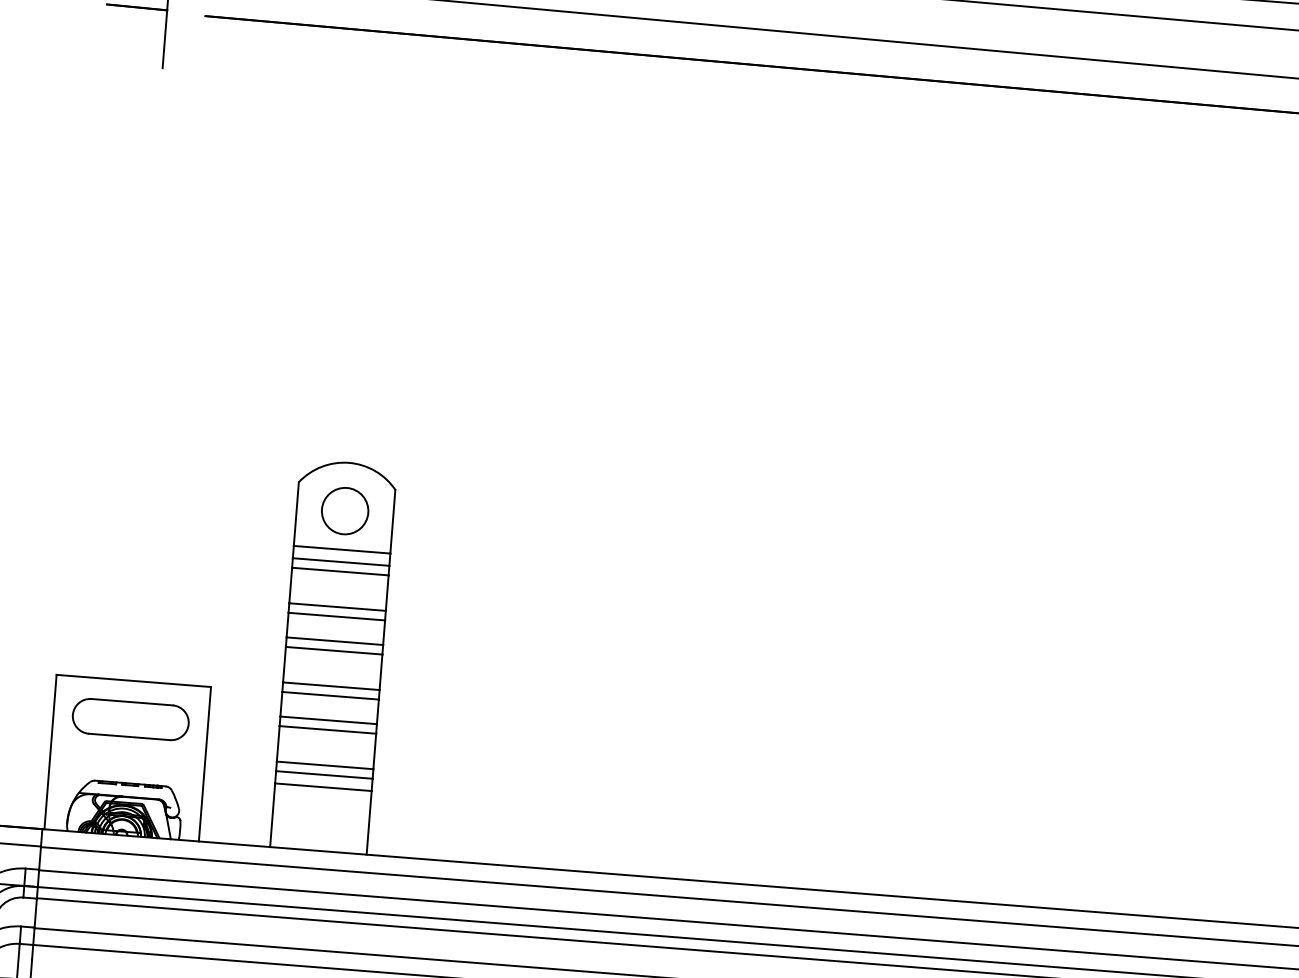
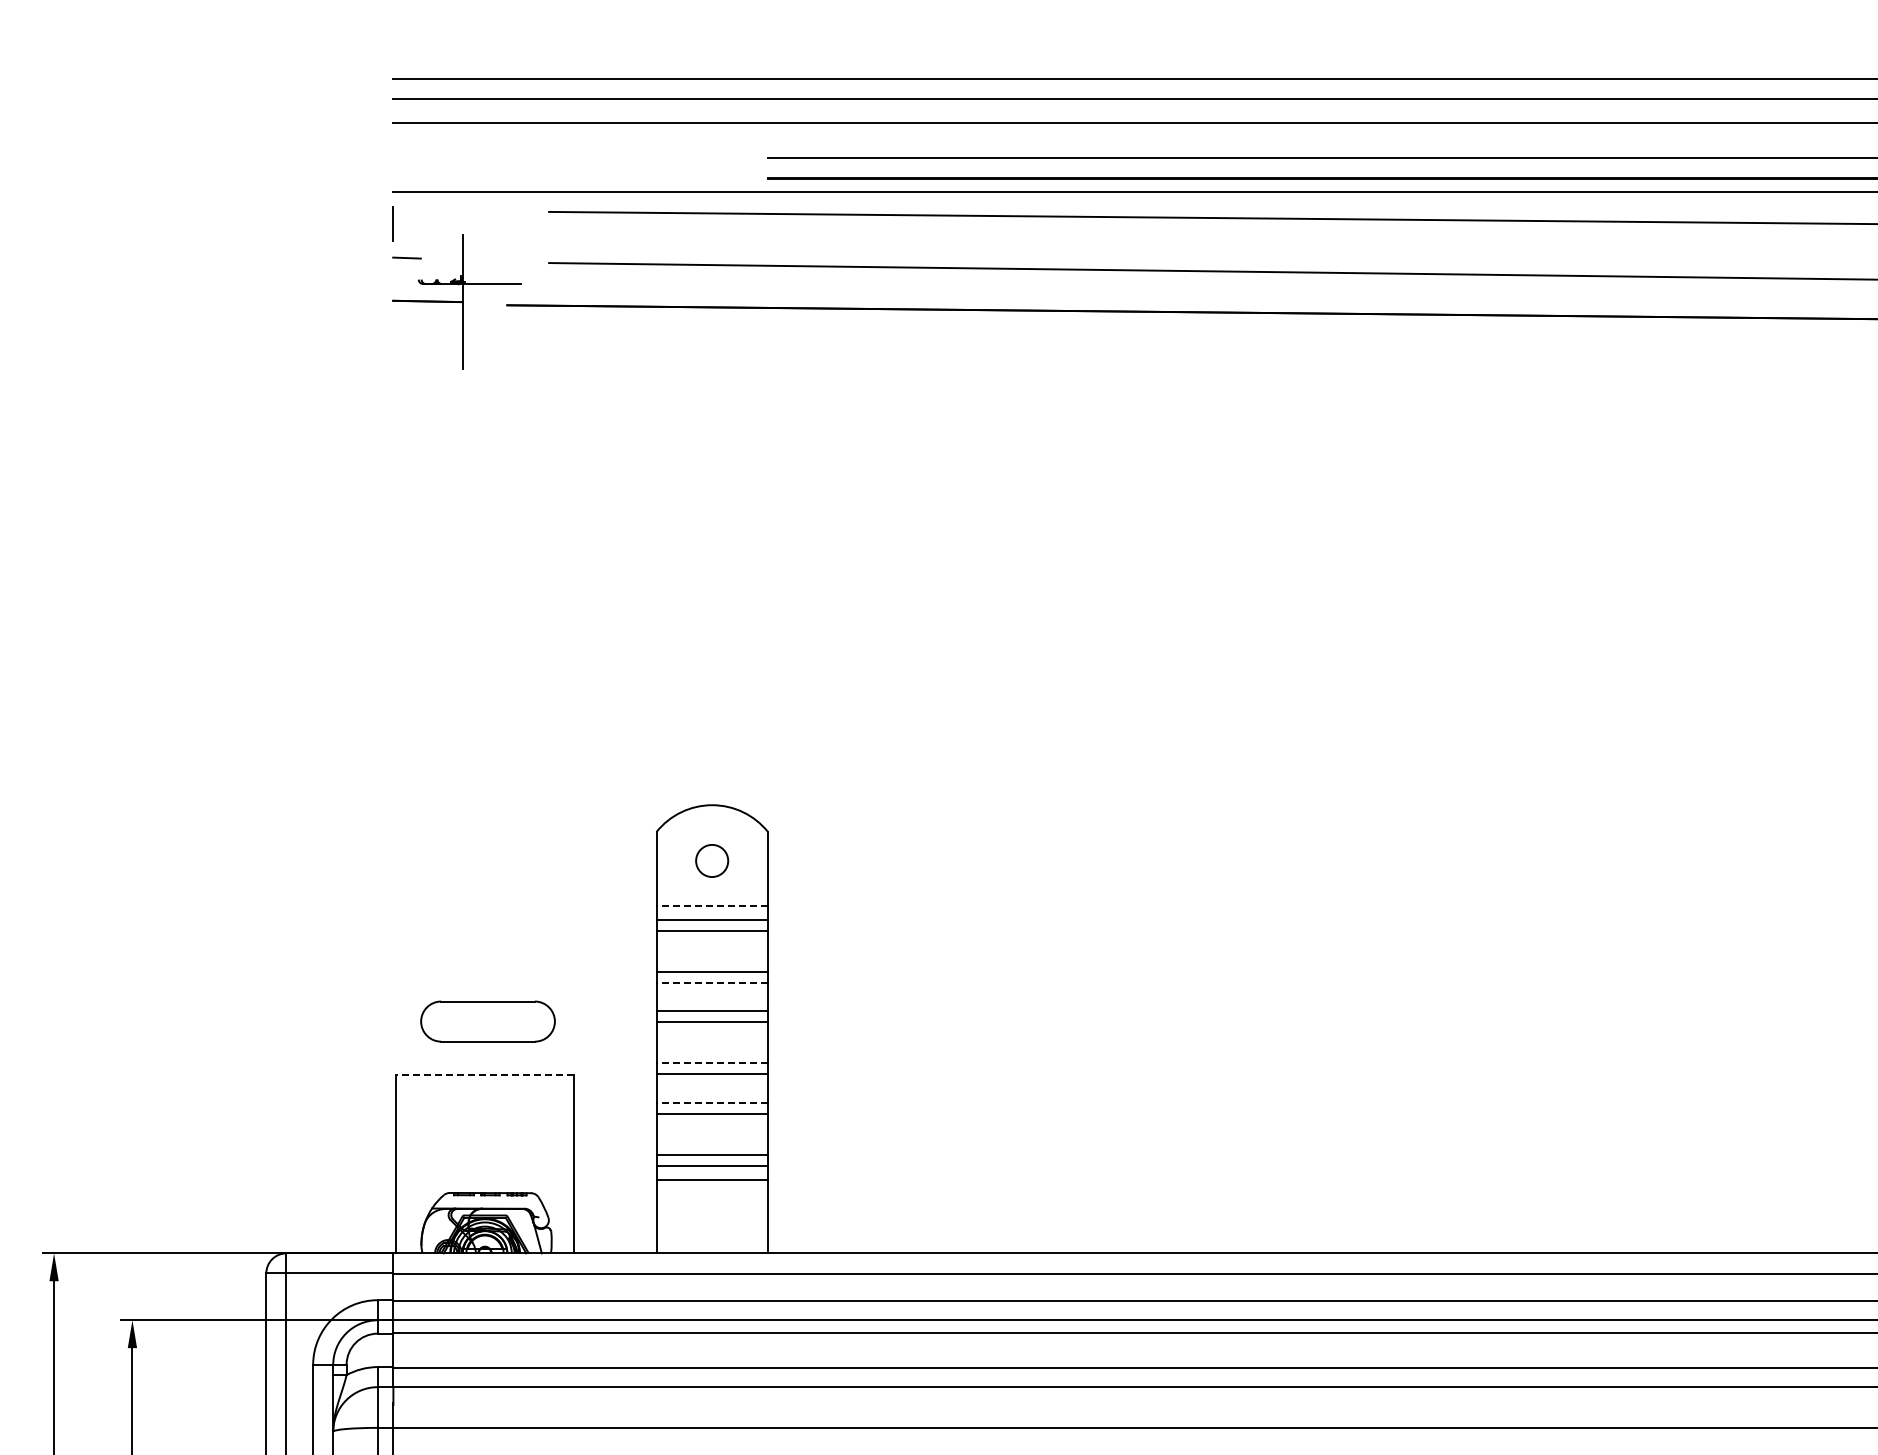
circle: (344, 510) -> (711, 860), size x0.6
line: (342, 549) -> (712, 905), solid -> dashed
line: (337, 616) -> (712, 982), solid -> dashed
line: (133, 681) -> (484, 1075), solid -> dashed
line: (331, 686) -> (712, 1063), solid -> dashed
part: (130, 719) -> (487, 1021), moved
line: (328, 720) -> (712, 1102), solid -> dashed

